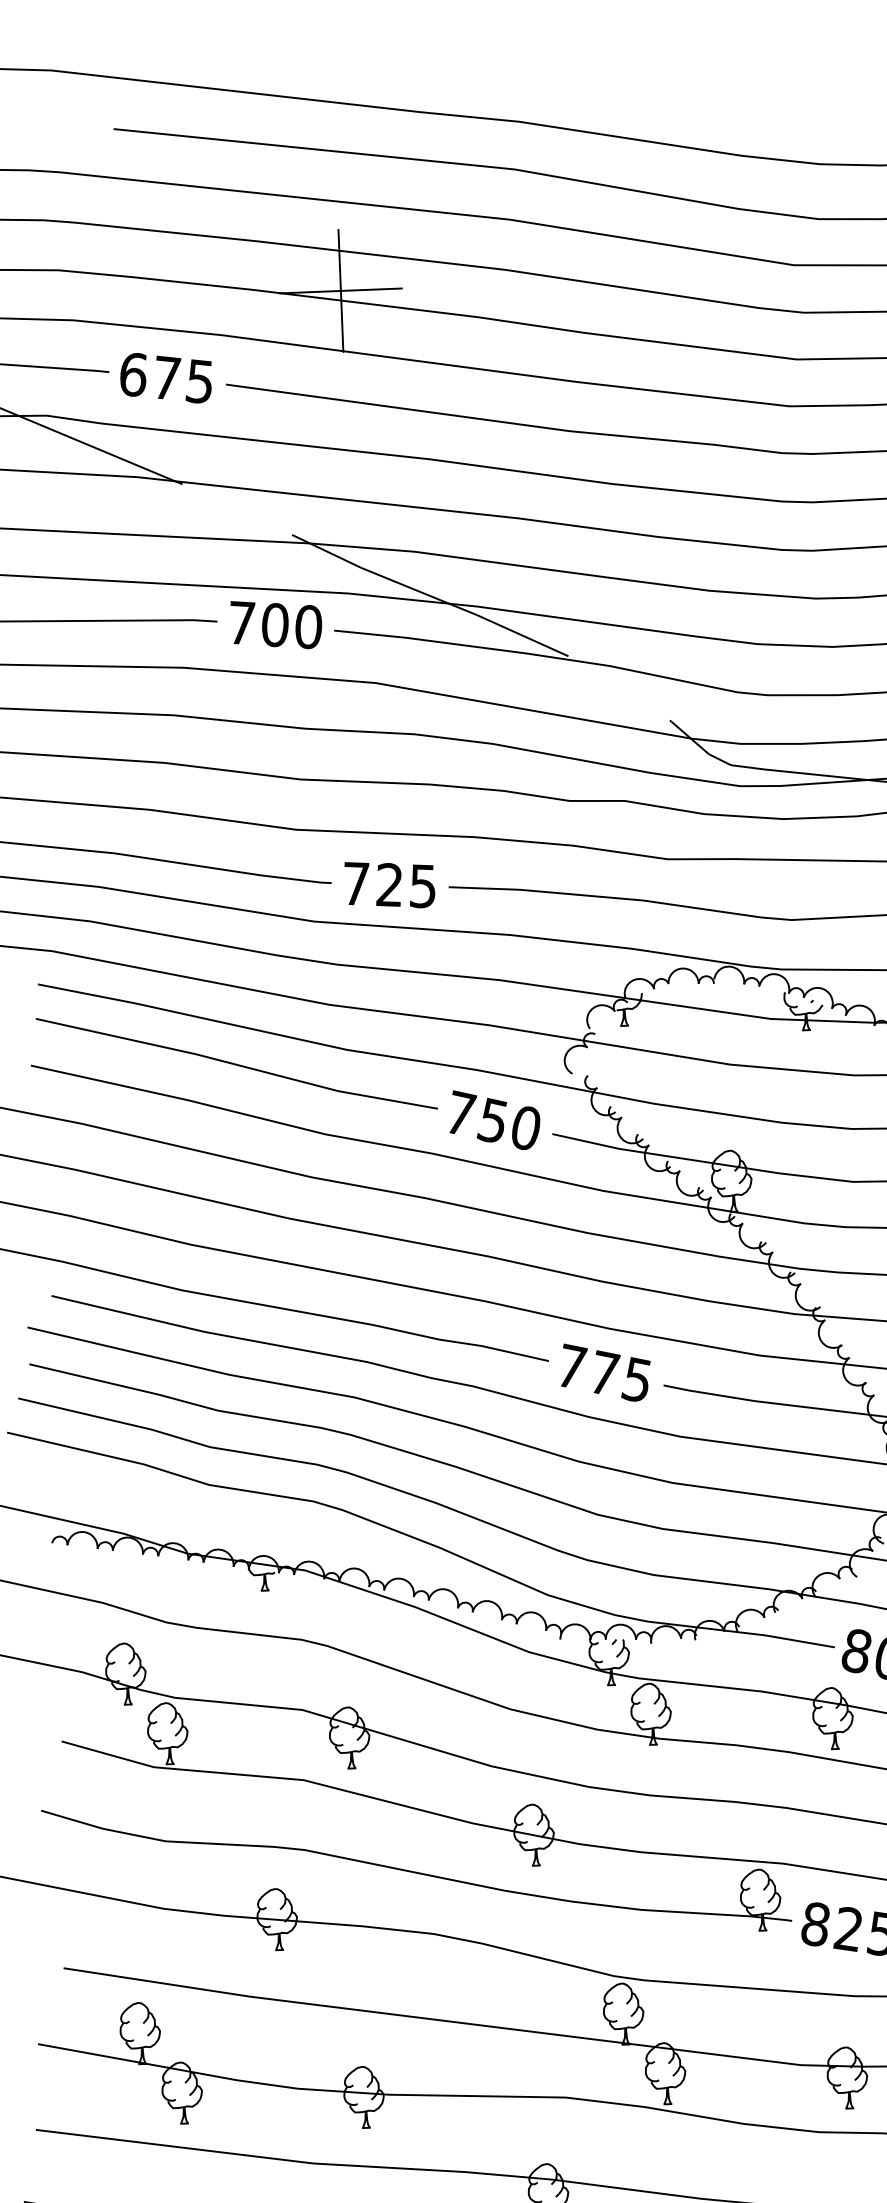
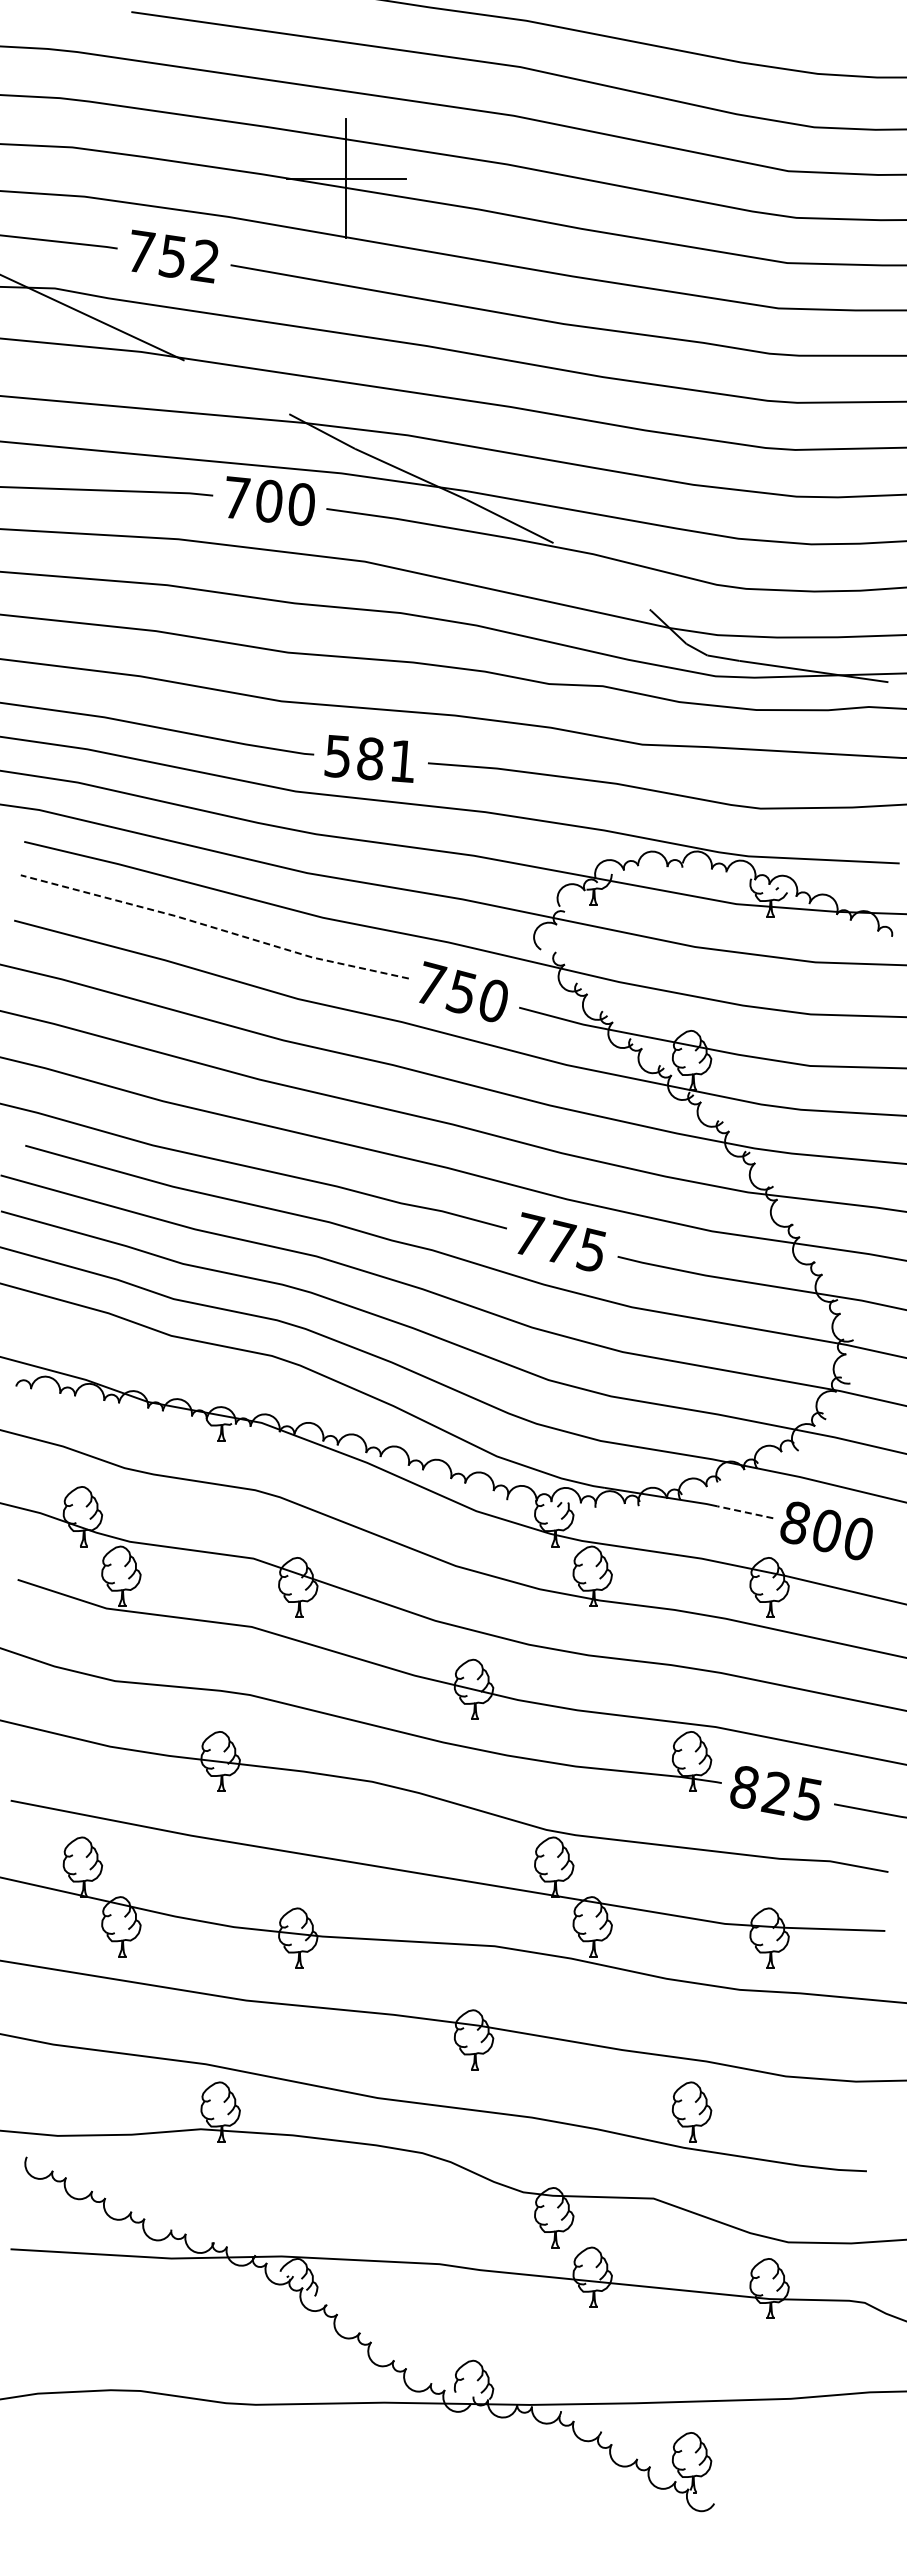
text: (166, 378) -> (173, 256), 675 -> 752
text: (388, 884) -> (369, 758), 725 -> 581
line: (236, 1064) -> (214, 927), solid -> dashed
line: (805, 1642) -> (745, 1512), solid -> dashed

